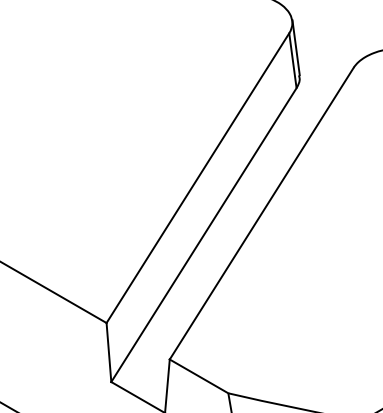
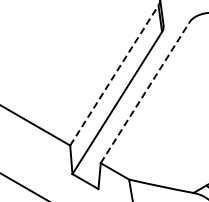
line: (198, 178) -> (114, 75), solid -> dashed
line: (262, 213) -> (145, 92), solid -> dashed

